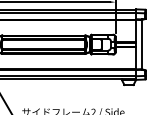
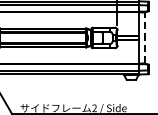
line: (141, 44) -> (144, 37), solid -> dashed

